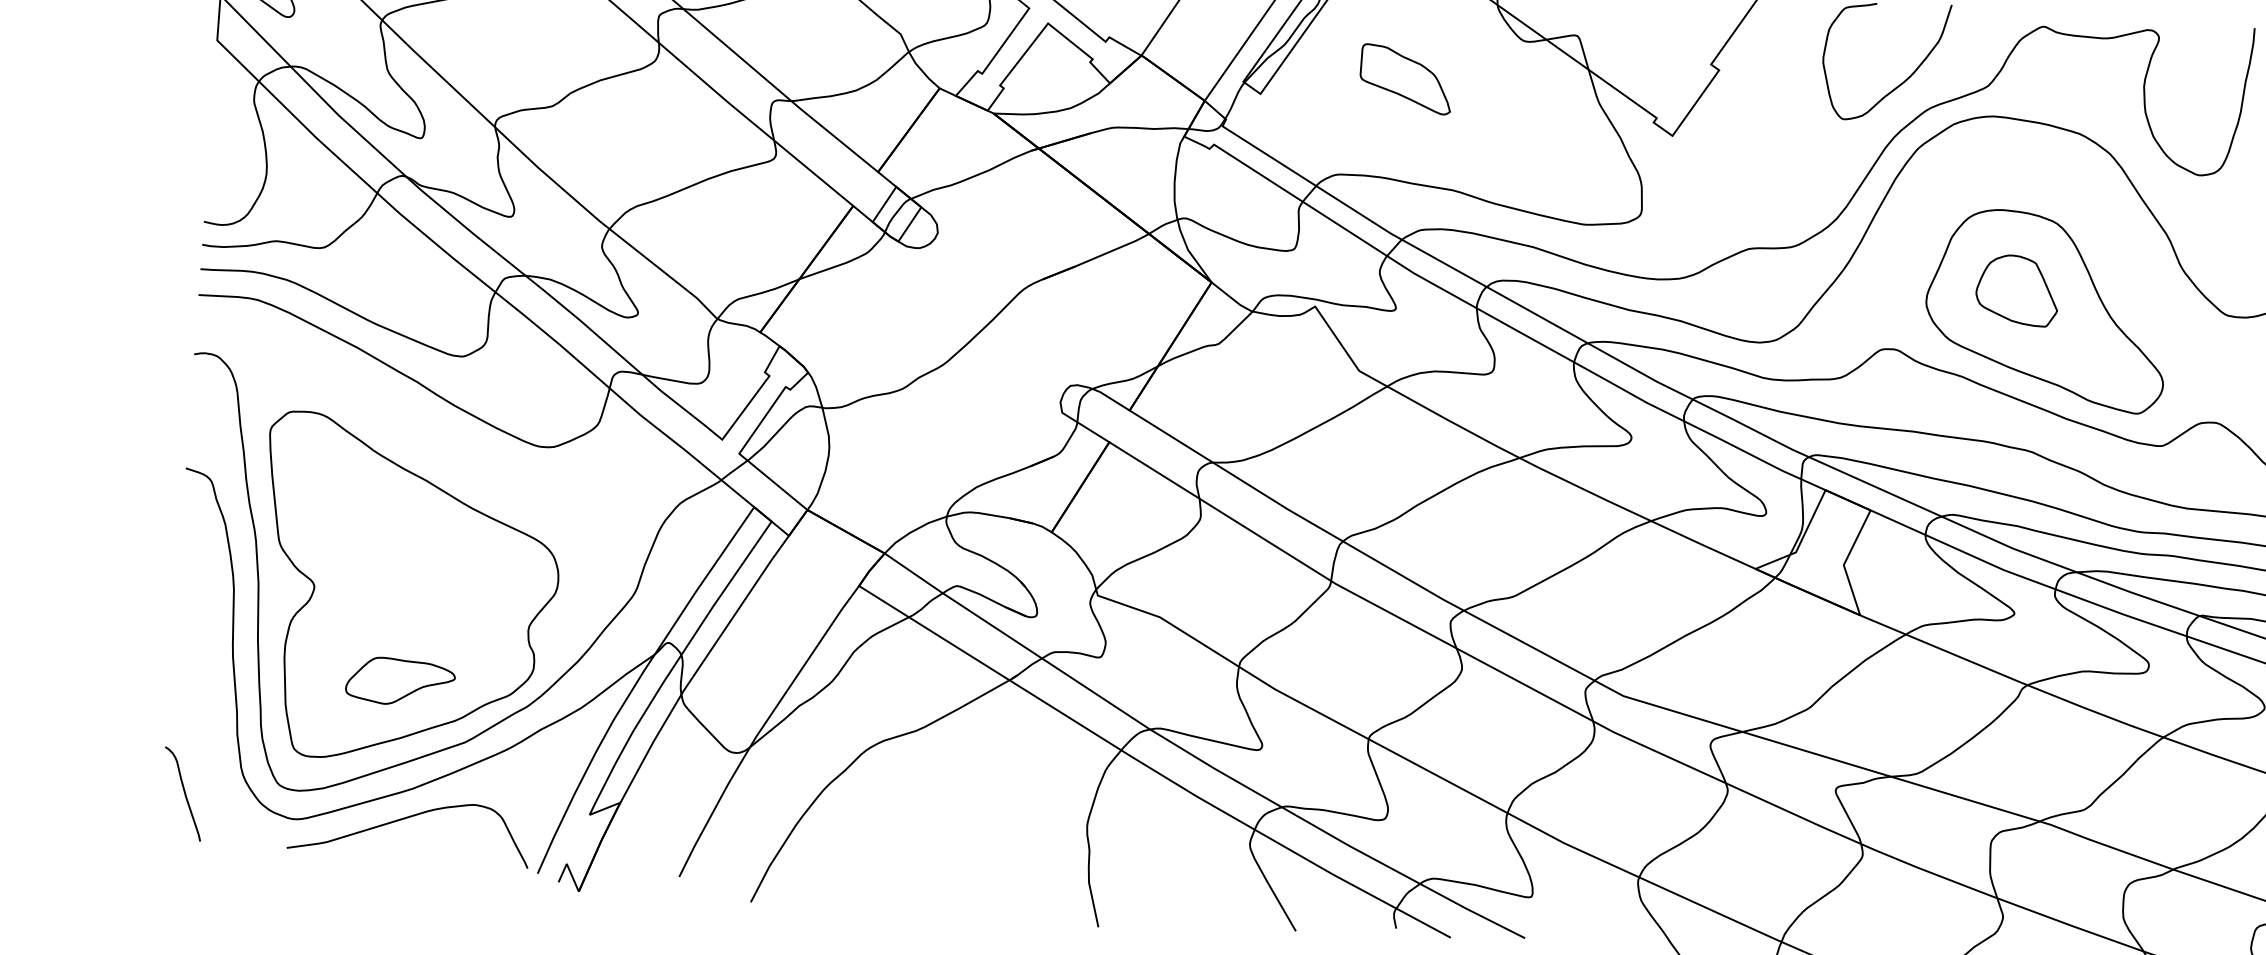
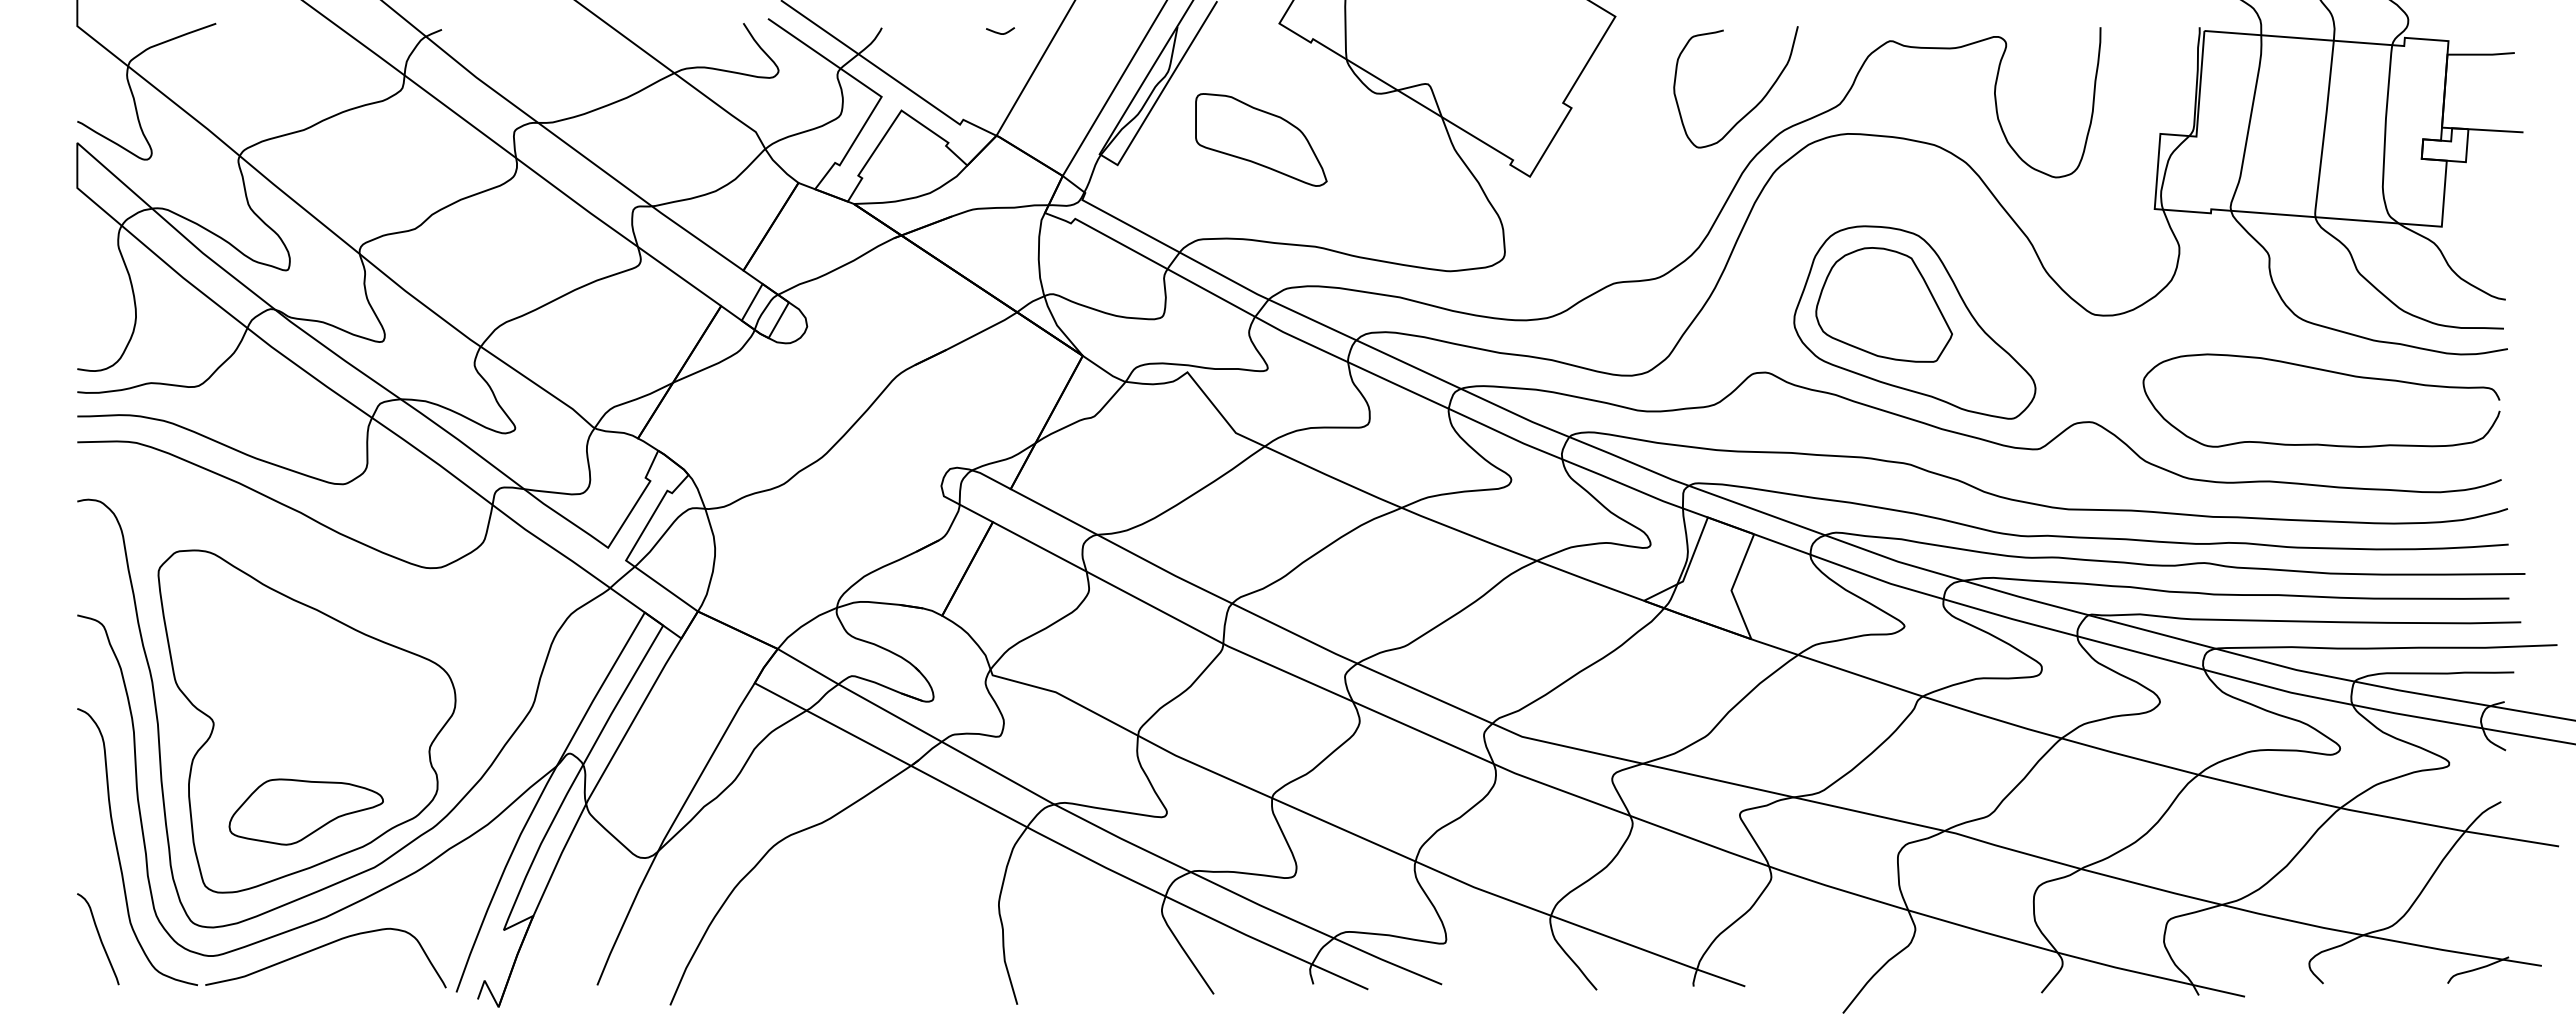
part: (1406, 78) -> (1261, 139), size x1.43
part: (2017, 289) -> (1883, 304), size x1.67
part: (399, 681) -> (305, 811), size x1.43
curve: (209, 705) -> (118, 849), added

